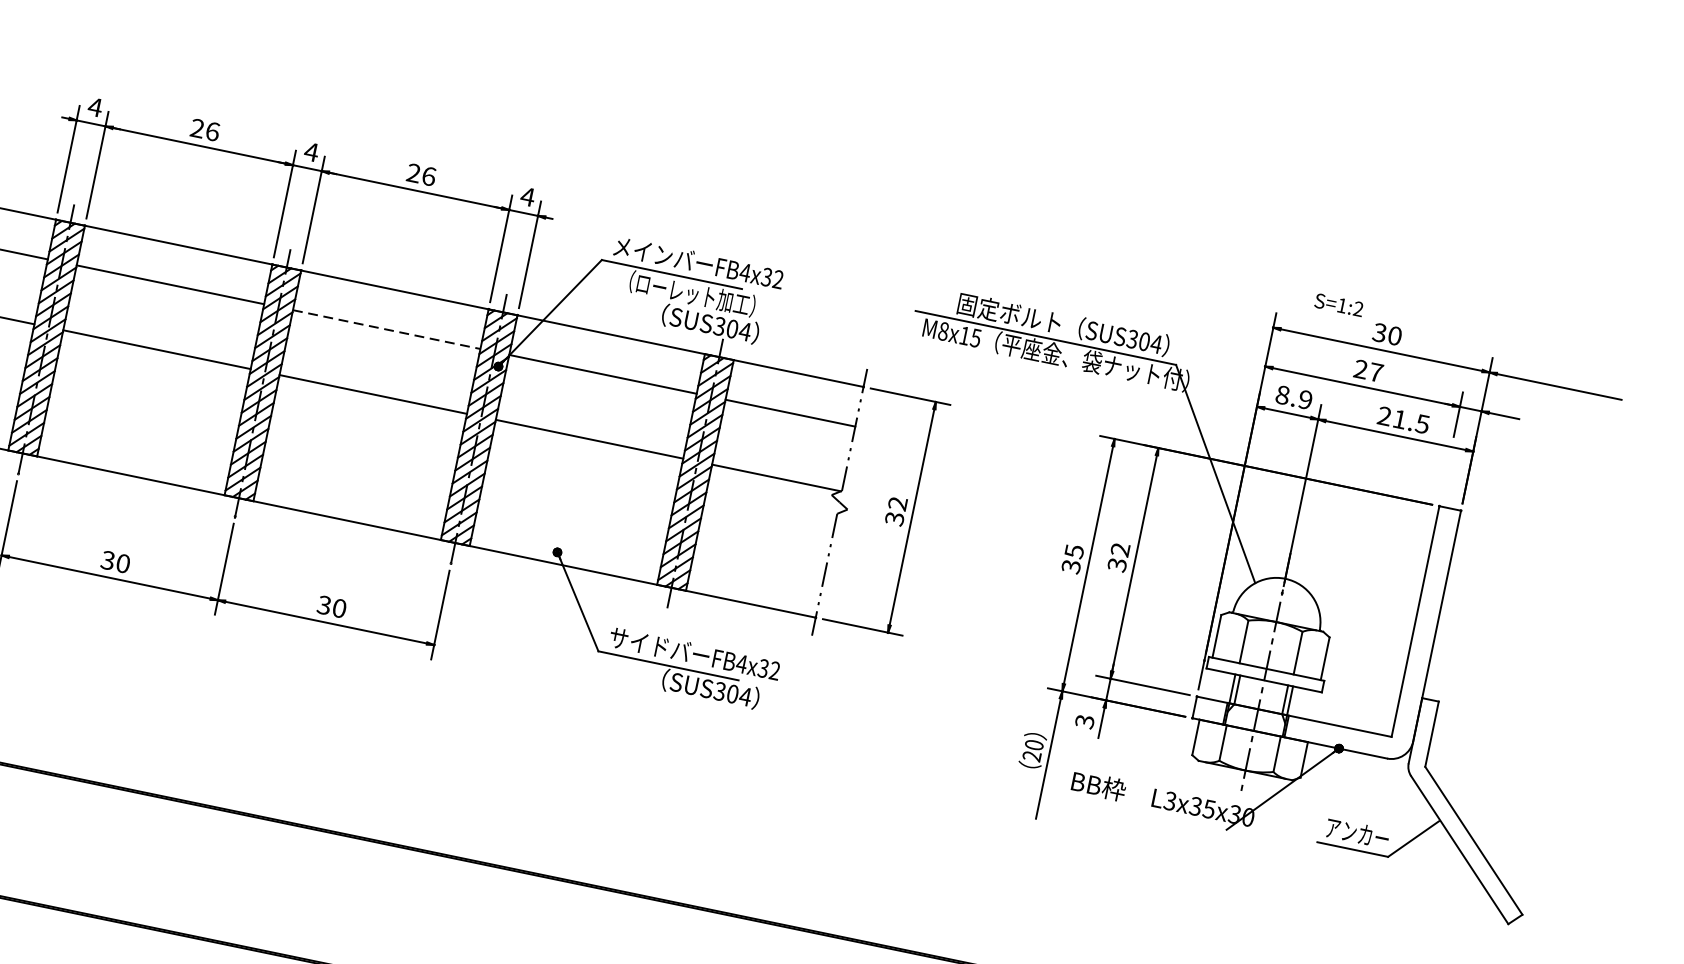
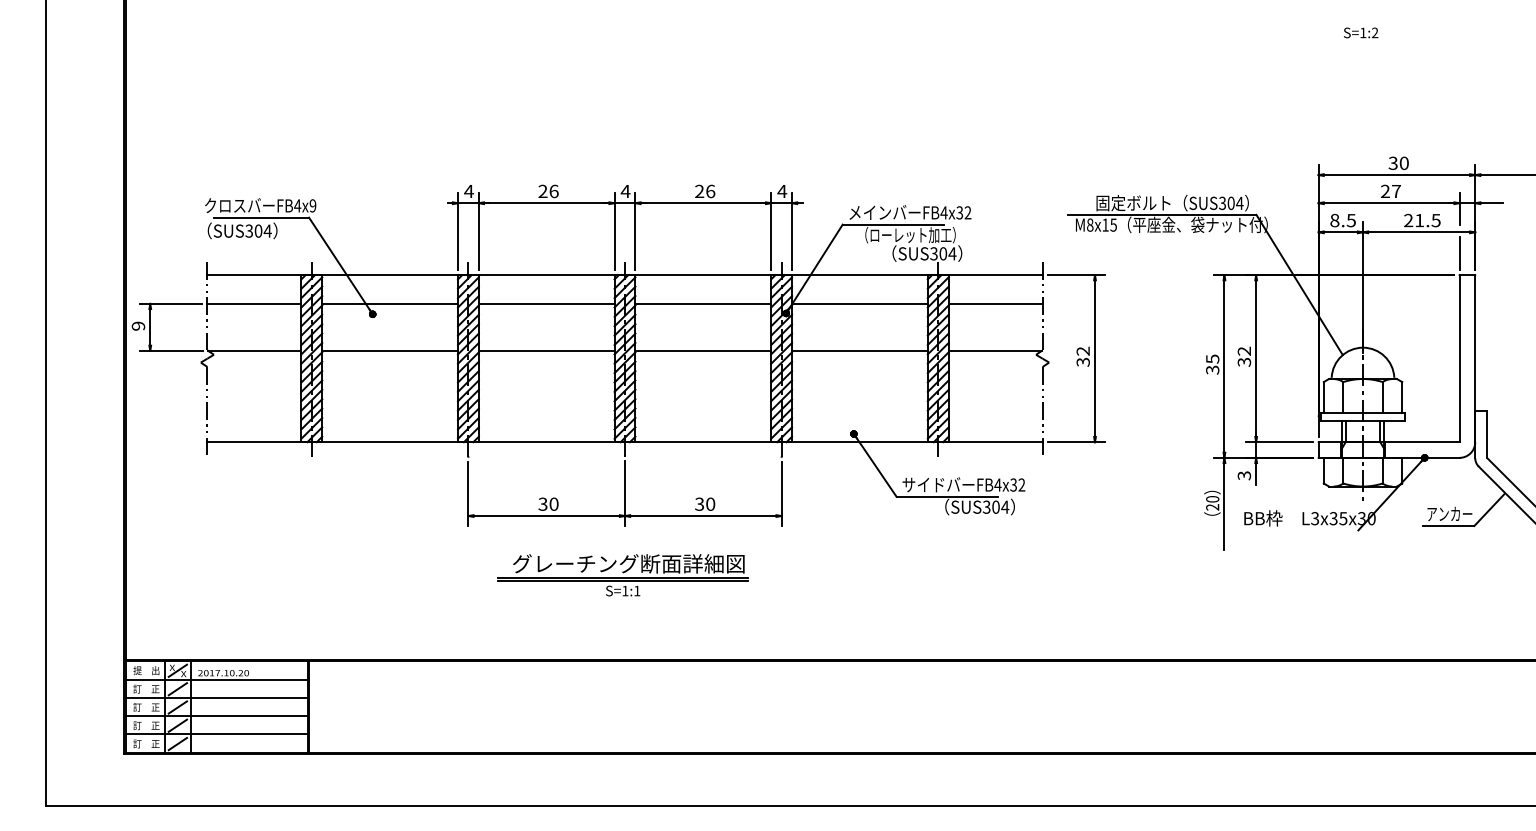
text: (1339, 304) -> (1361, 32), moved
line: (387, 329) -> (703, 303), dashed -> solid
text: (1304, 399) -> (1350, 220), 8.9 -> 8.5
line: (1445, 476) -> (1459, 253), added
part: (197, 681) -> (622, 575), added

